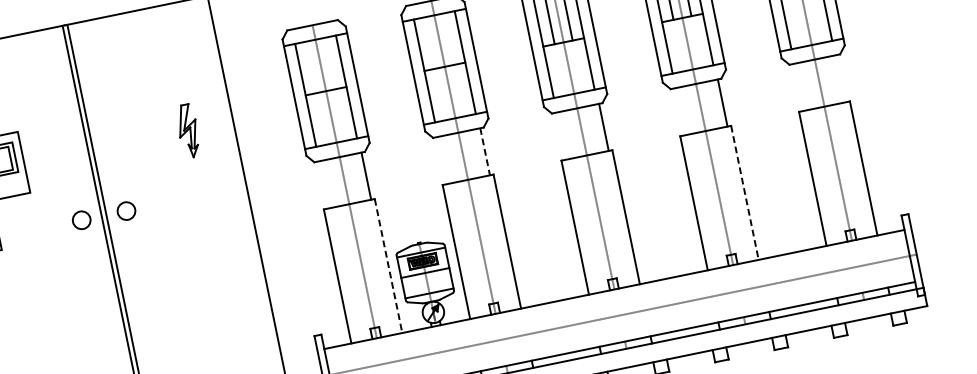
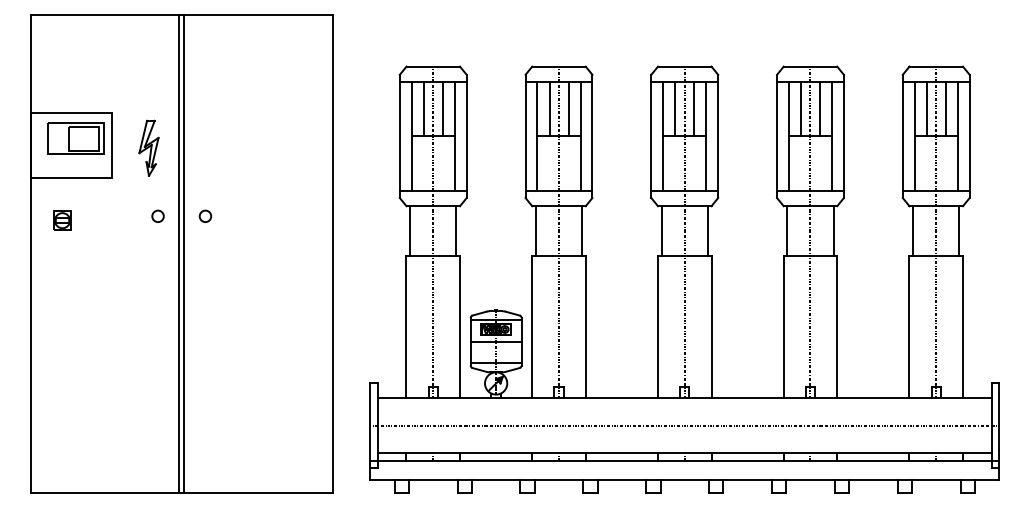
line: (448, 38) -> (568, 108), added
line: (430, 42) -> (549, 108), added
line: (329, 63) -> (442, 108), added
line: (311, 66) -> (423, 108), added
line: (841, 78) -> (959, 231), added
line: (798, 87) -> (913, 231), added
line: (679, 112) -> (787, 231), added
part: (187, 130) -> (148, 147), moved
line: (560, 136) -> (661, 231), added
line: (485, 152) -> (582, 231), dashed -> solid
line: (441, 161) -> (535, 231), added
line: (323, 185) -> (410, 231), added
line: (745, 193) -> (837, 327), dashed -> solid
circle: (126, 210) -> (205, 215), size x0.62
circle: (80, 219) -> (157, 215), size x0.62
line: (388, 266) -> (460, 327), dashed -> solid

